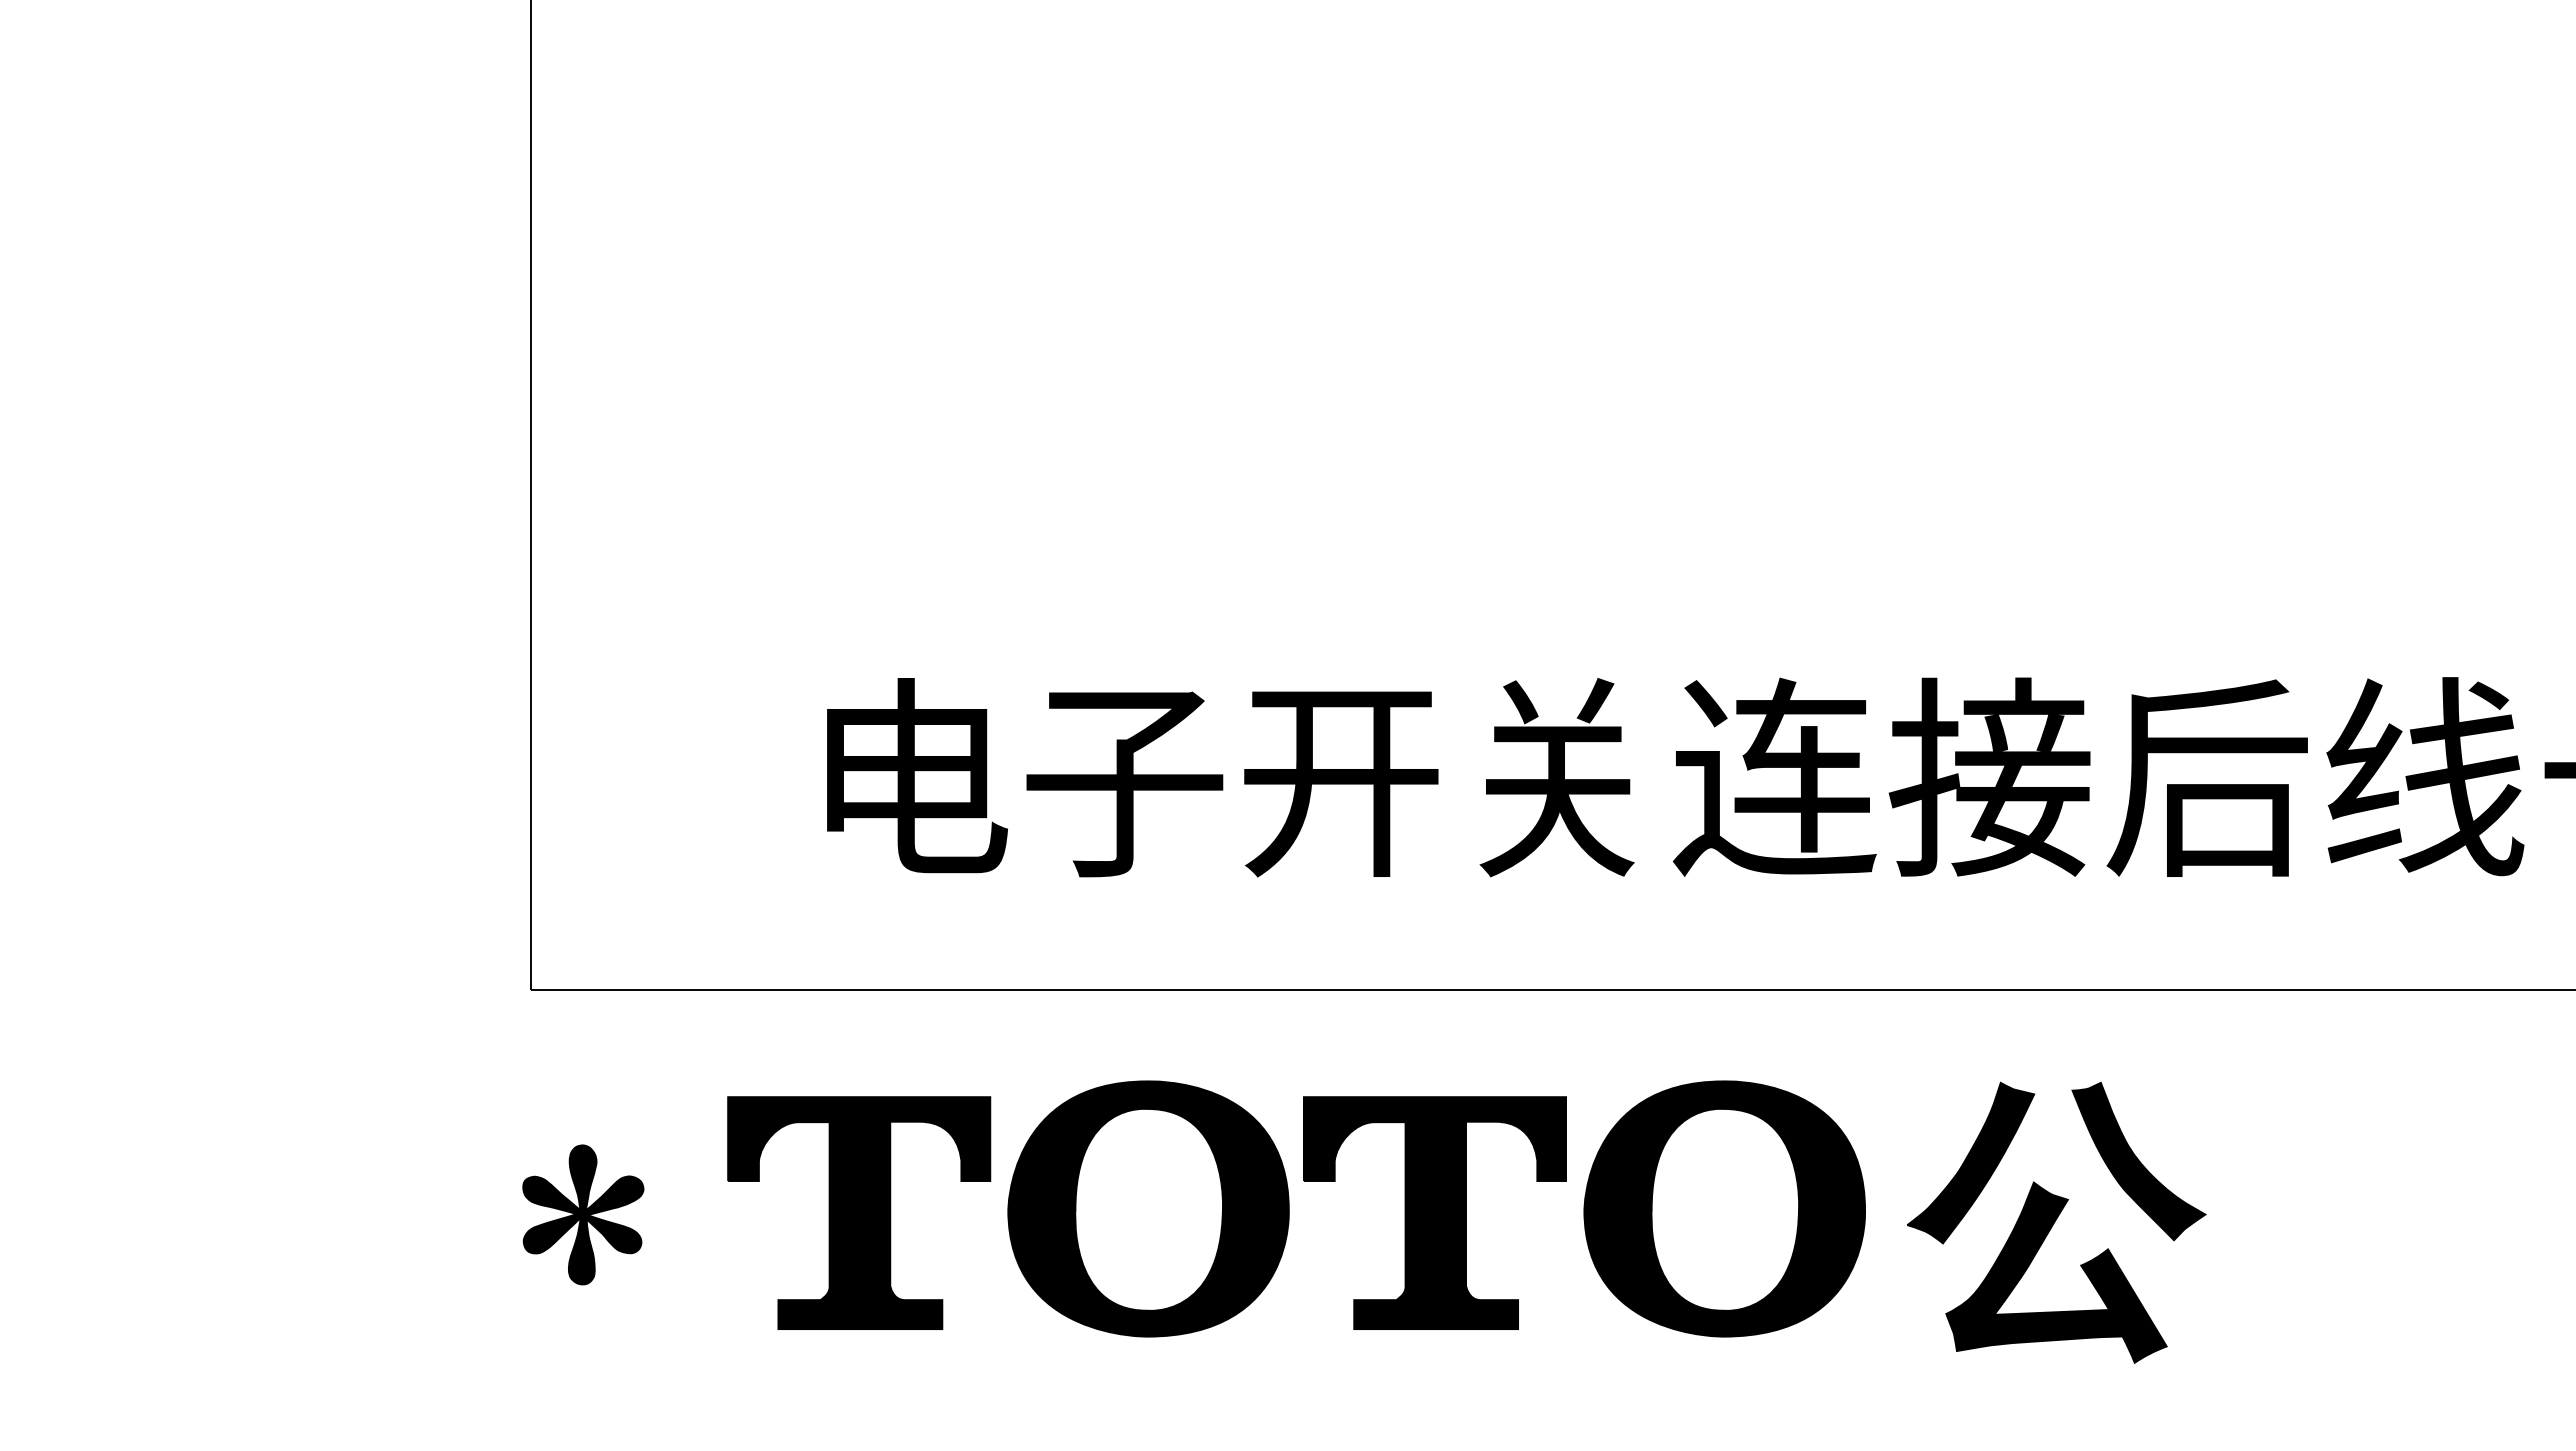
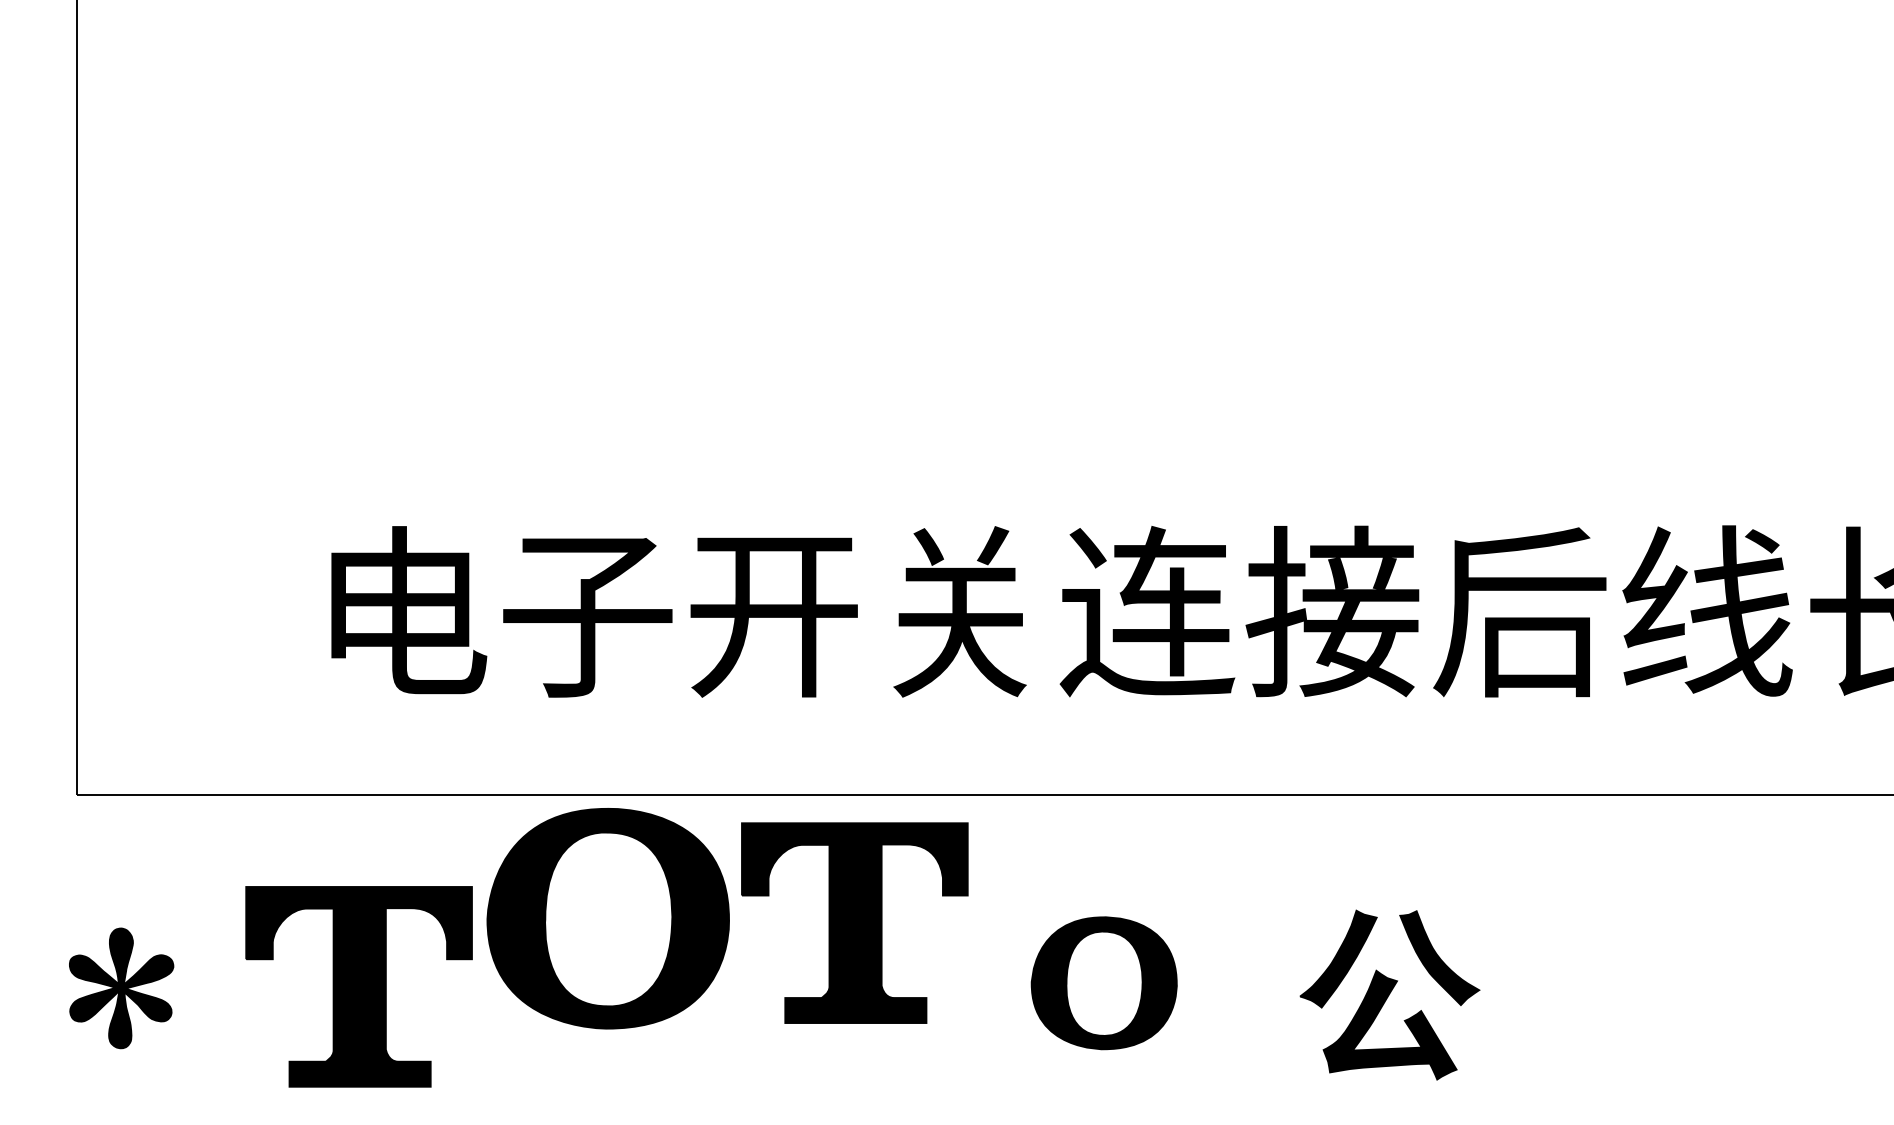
part: (1148, 1208) -> (608, 918), moved
part: (1724, 1208) -> (1104, 982), size x0.6
part: (1434, 1212) -> (854, 922), moved
part: (2056, 1222) -> (1389, 994), size x0.7

